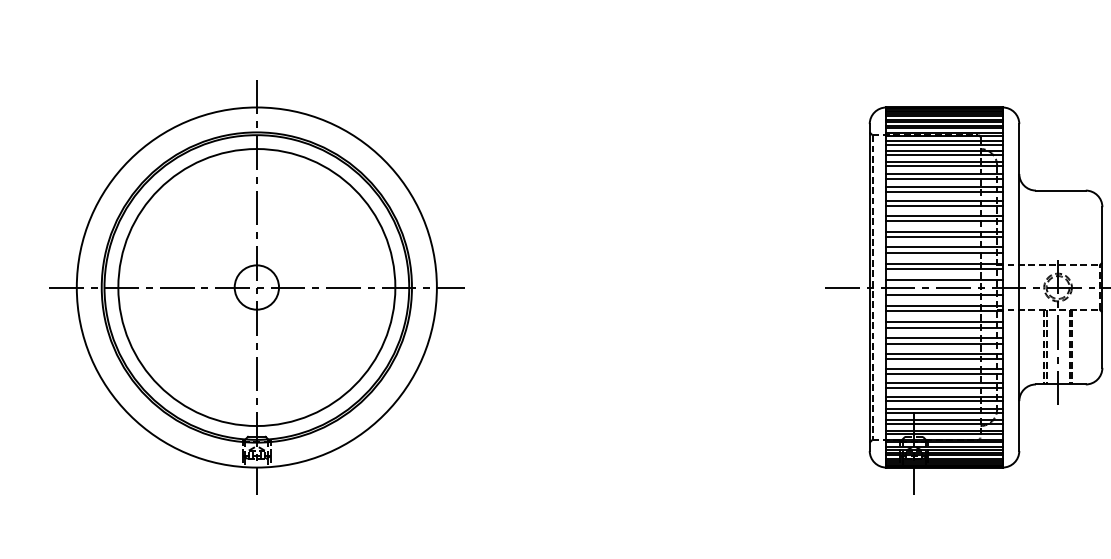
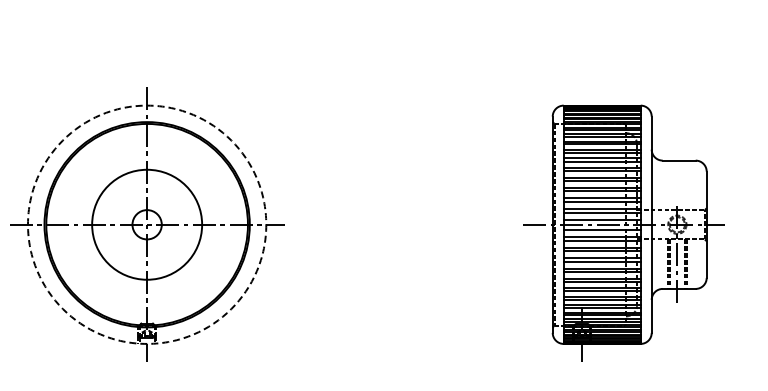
circle: (255, 287) -> (146, 224), size x0.6
circle: (257, 287) -> (147, 224), solid -> dashed

